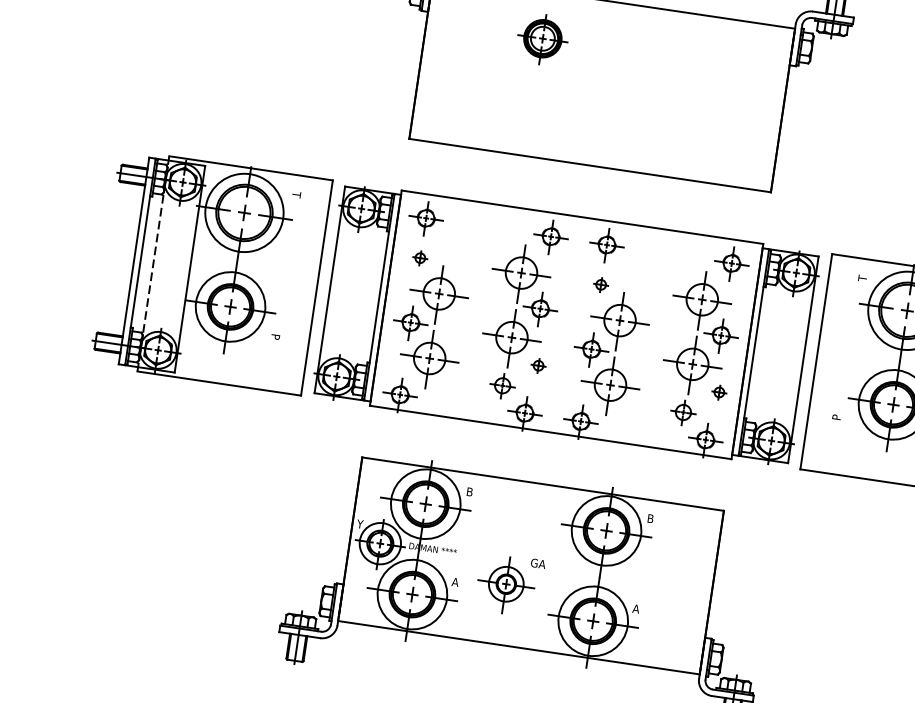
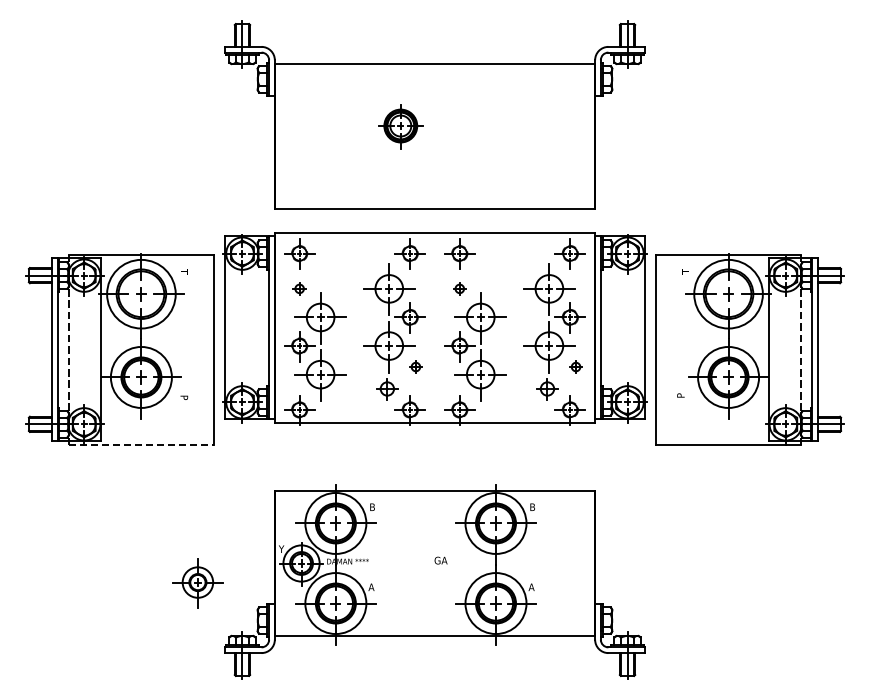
part: (542, 39) -> (400, 126), moved
part: (565, 325) -> (434, 328), moved
line: (219, 383) -> (141, 445), solid -> dashed
part: (505, 585) -> (197, 583), moved

